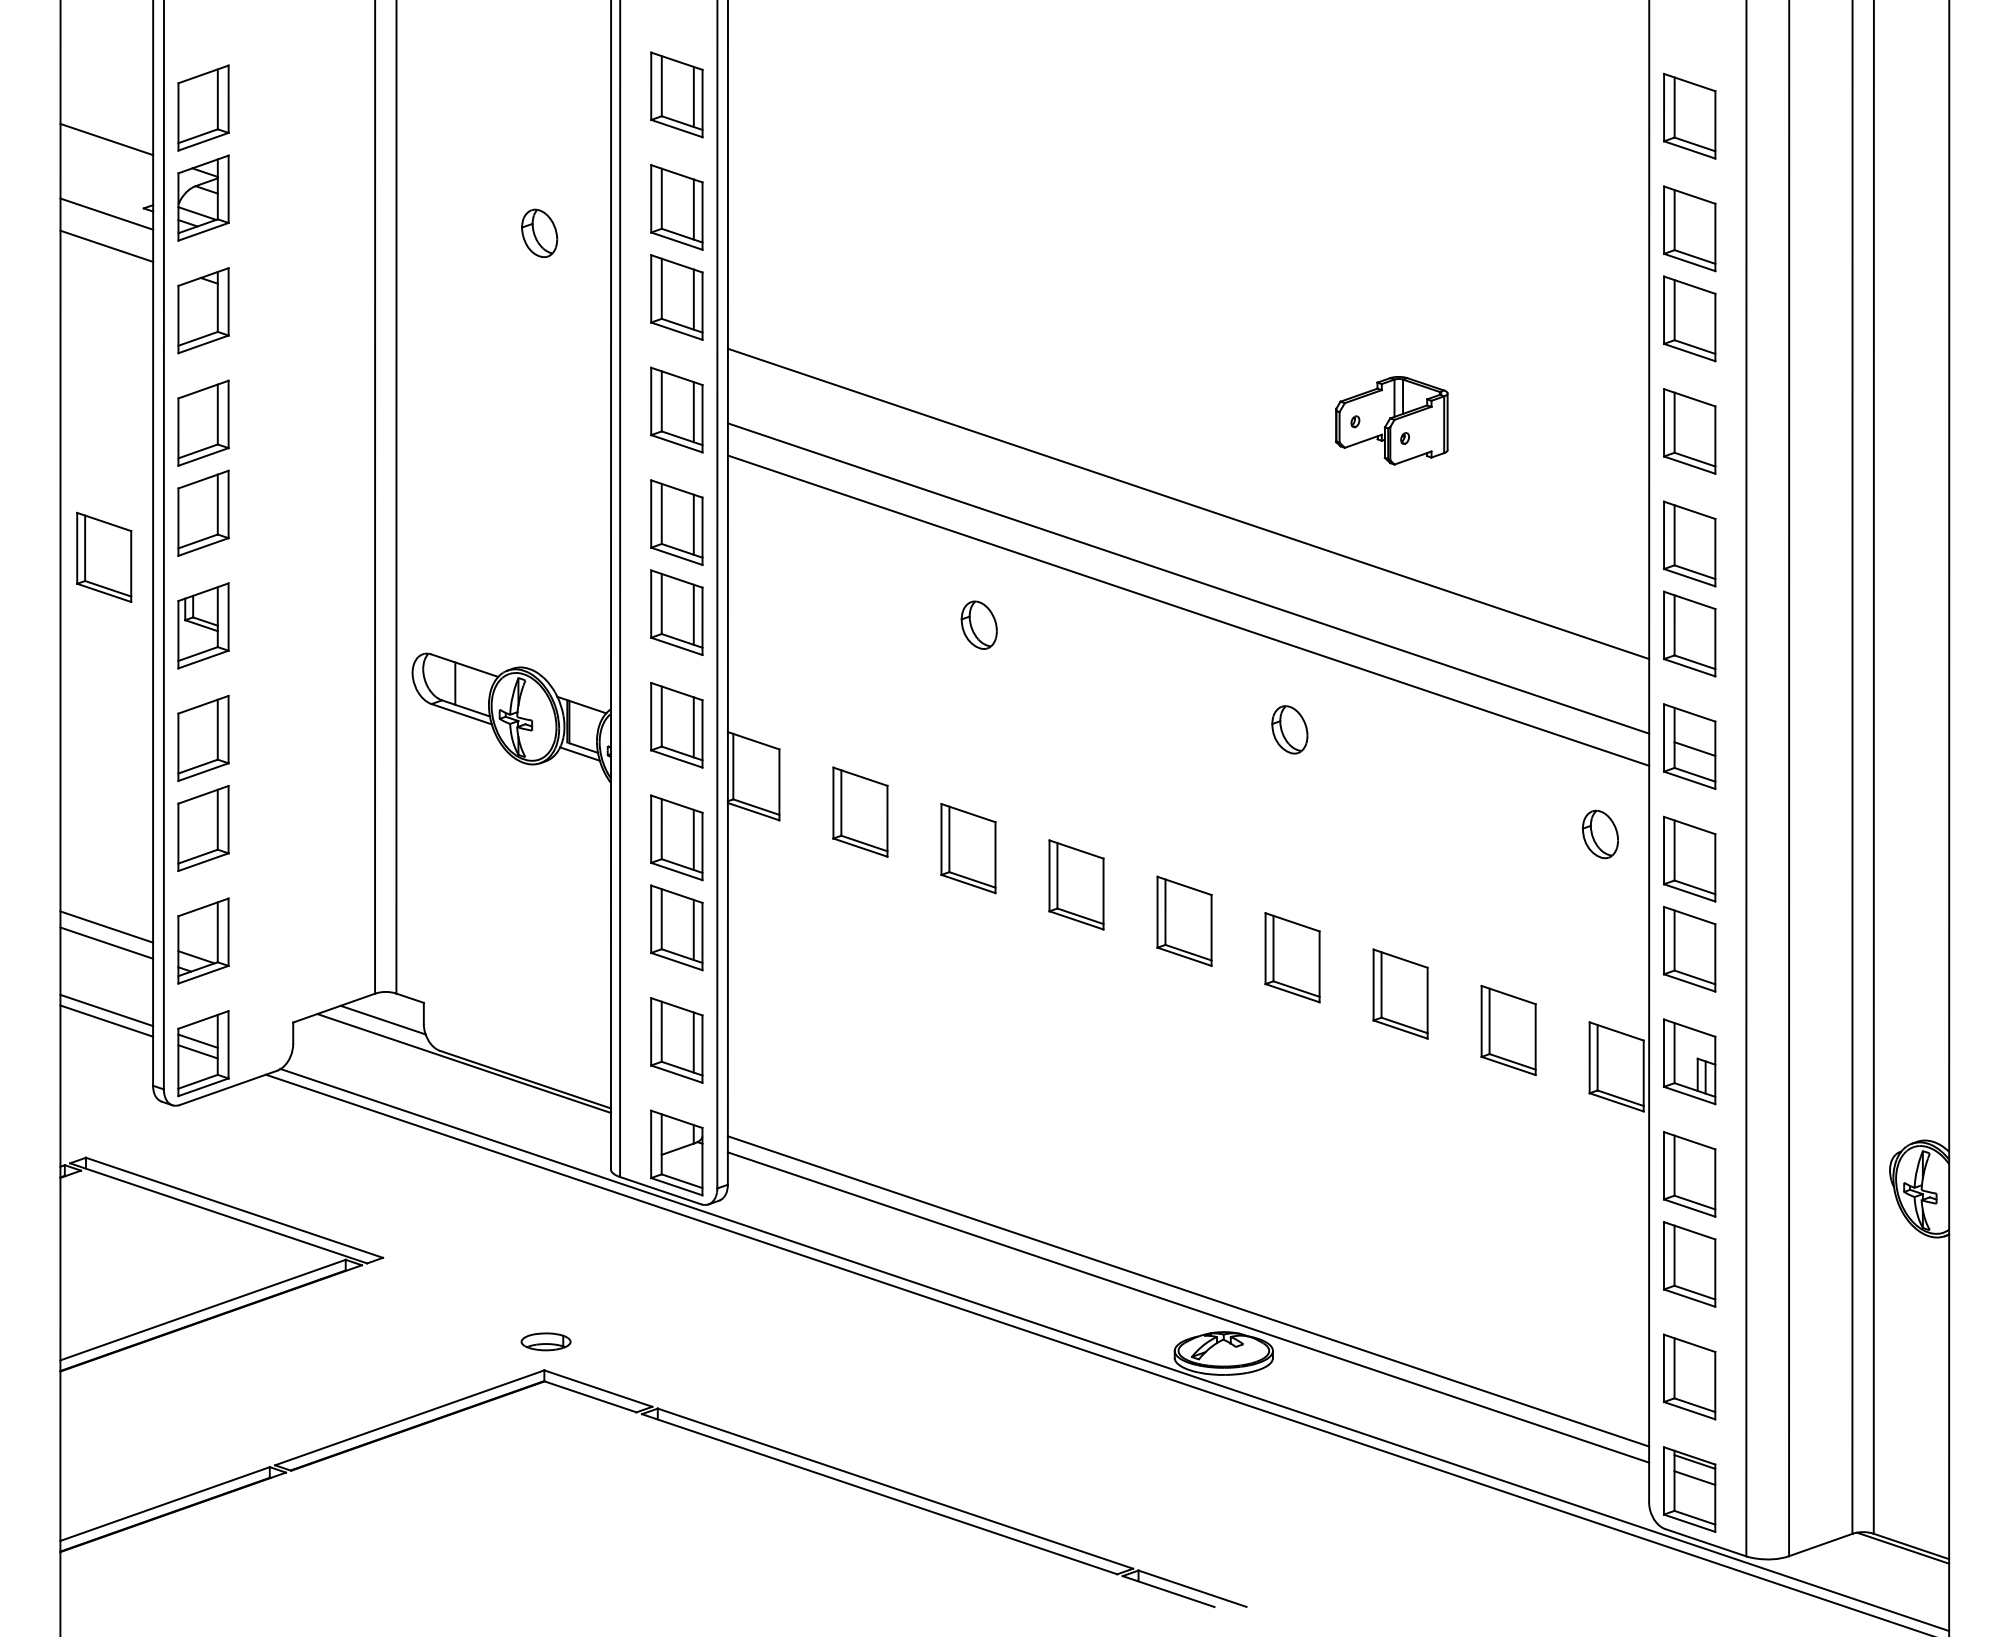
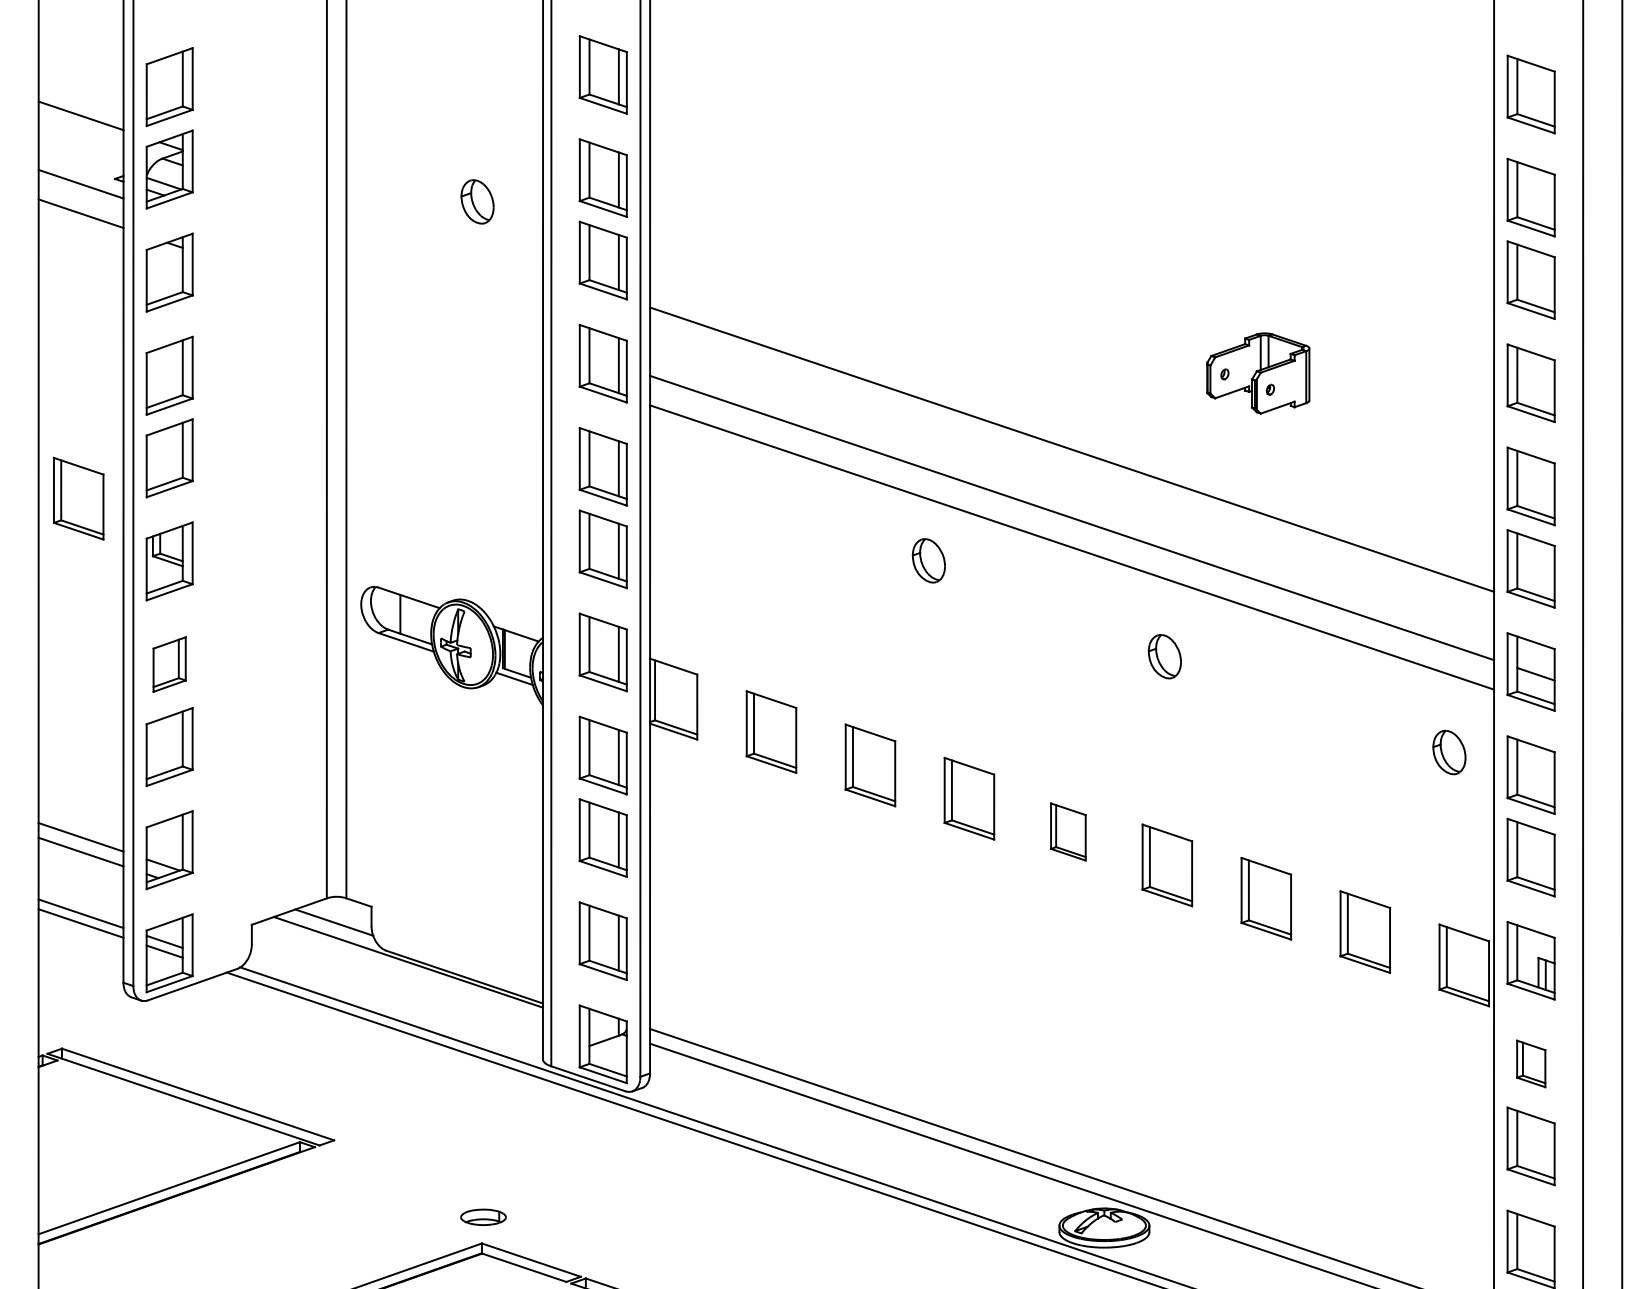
part: (978, 624) -> (928, 560), moved
part: (203, 738) -> (169, 664), size x0.7
part: (1184, 920) -> (1068, 831), size x0.7
part: (1689, 1174) -> (1530, 1064), size x0.6

